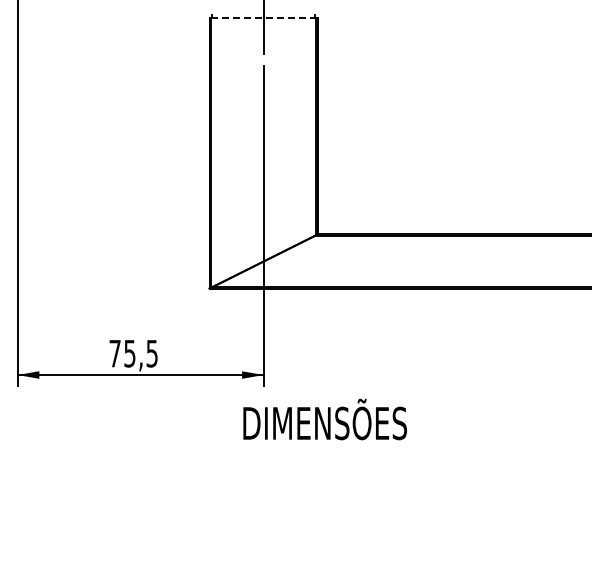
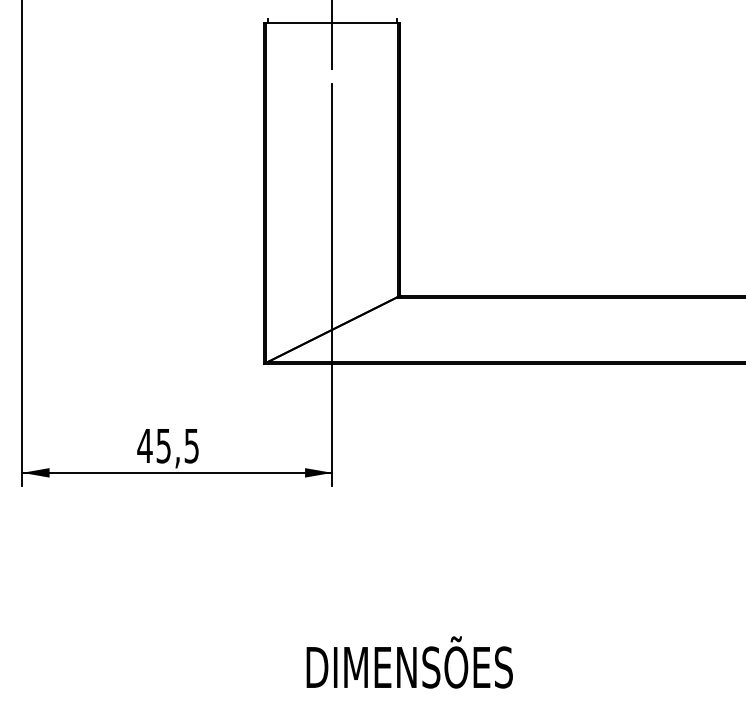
line: (264, 18) -> (333, 23), dashed -> solid
text: (114, 353) -> (144, 445), 75,5 -> 45,5
text: (324, 419) -> (408, 662), moved

